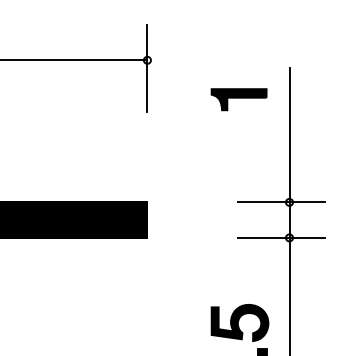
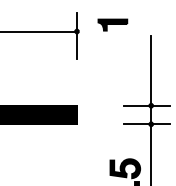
part: (238, 98) -> (112, 24), moved

